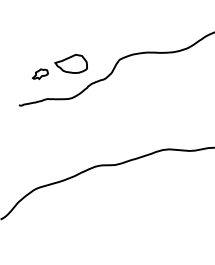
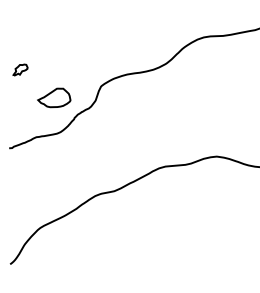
part: (40, 73) -> (20, 69), moved

